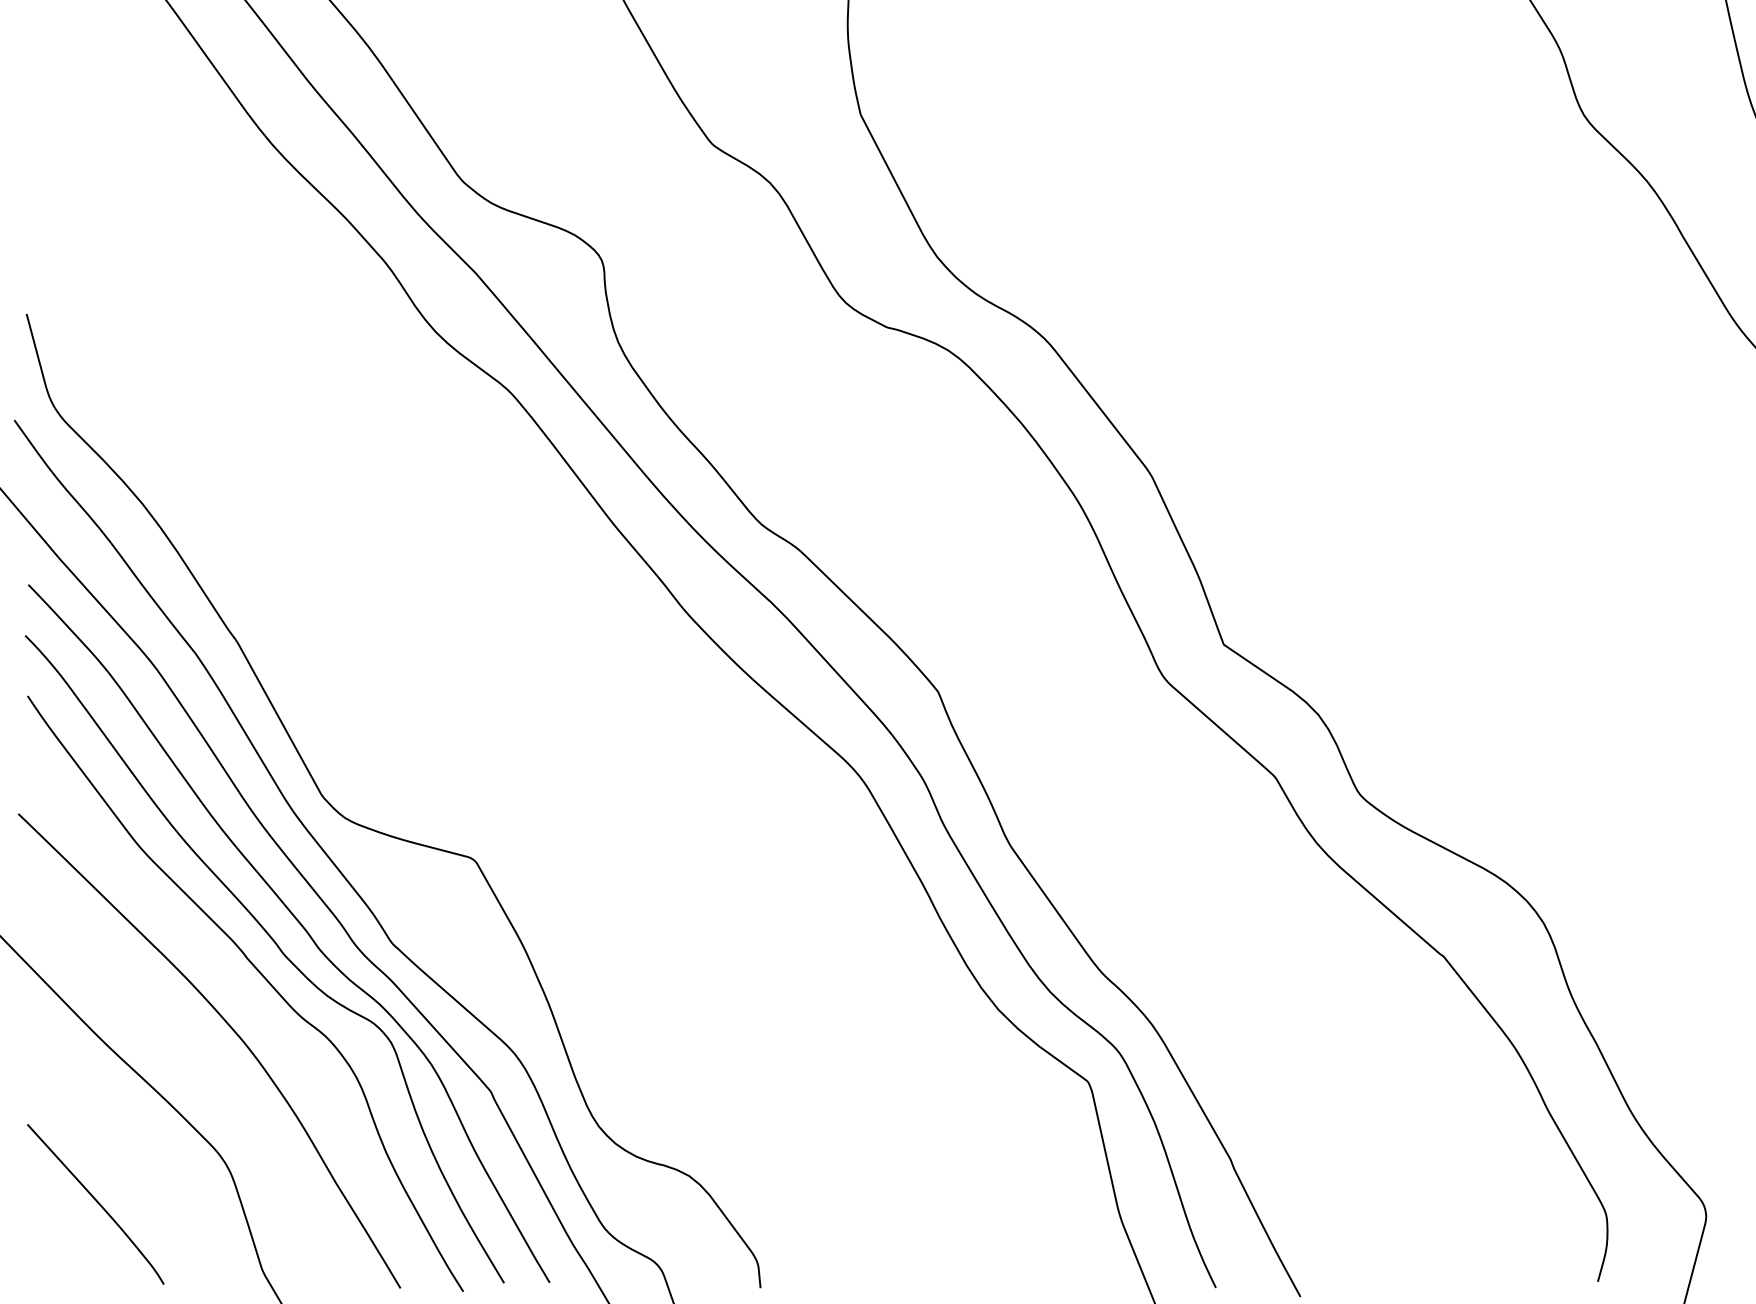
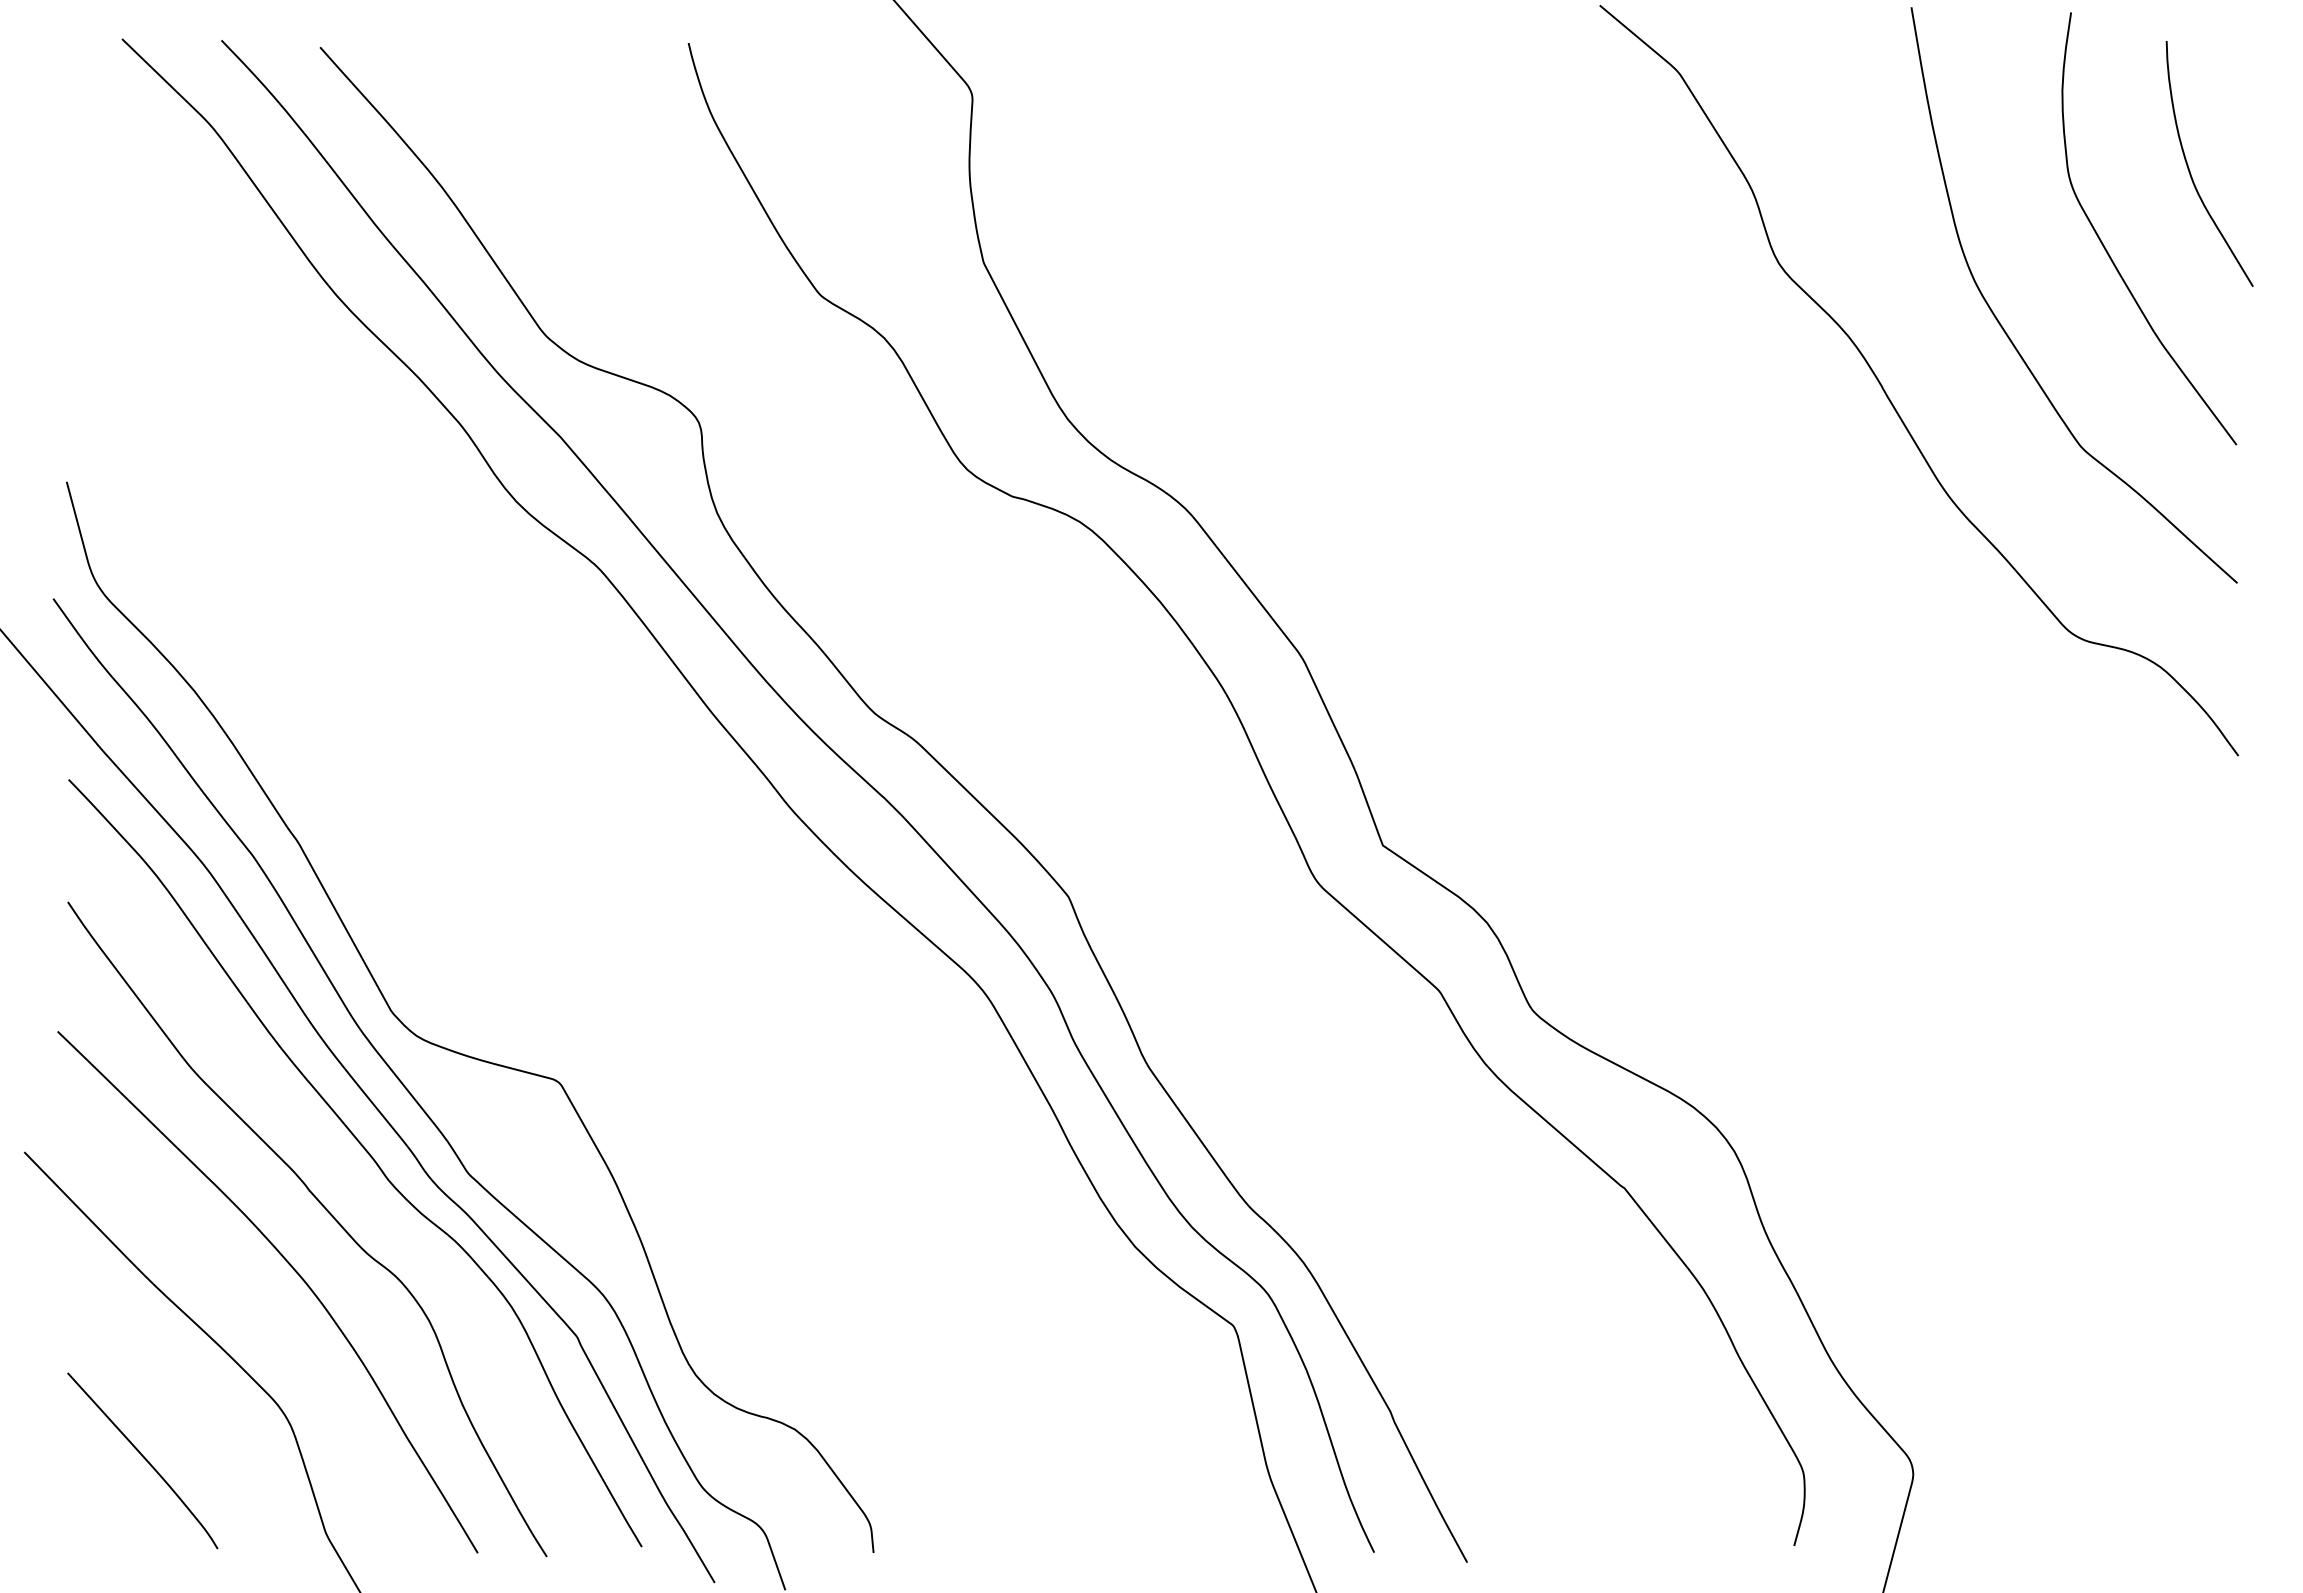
curve: (277, 947) -> (342, 1178), removed

